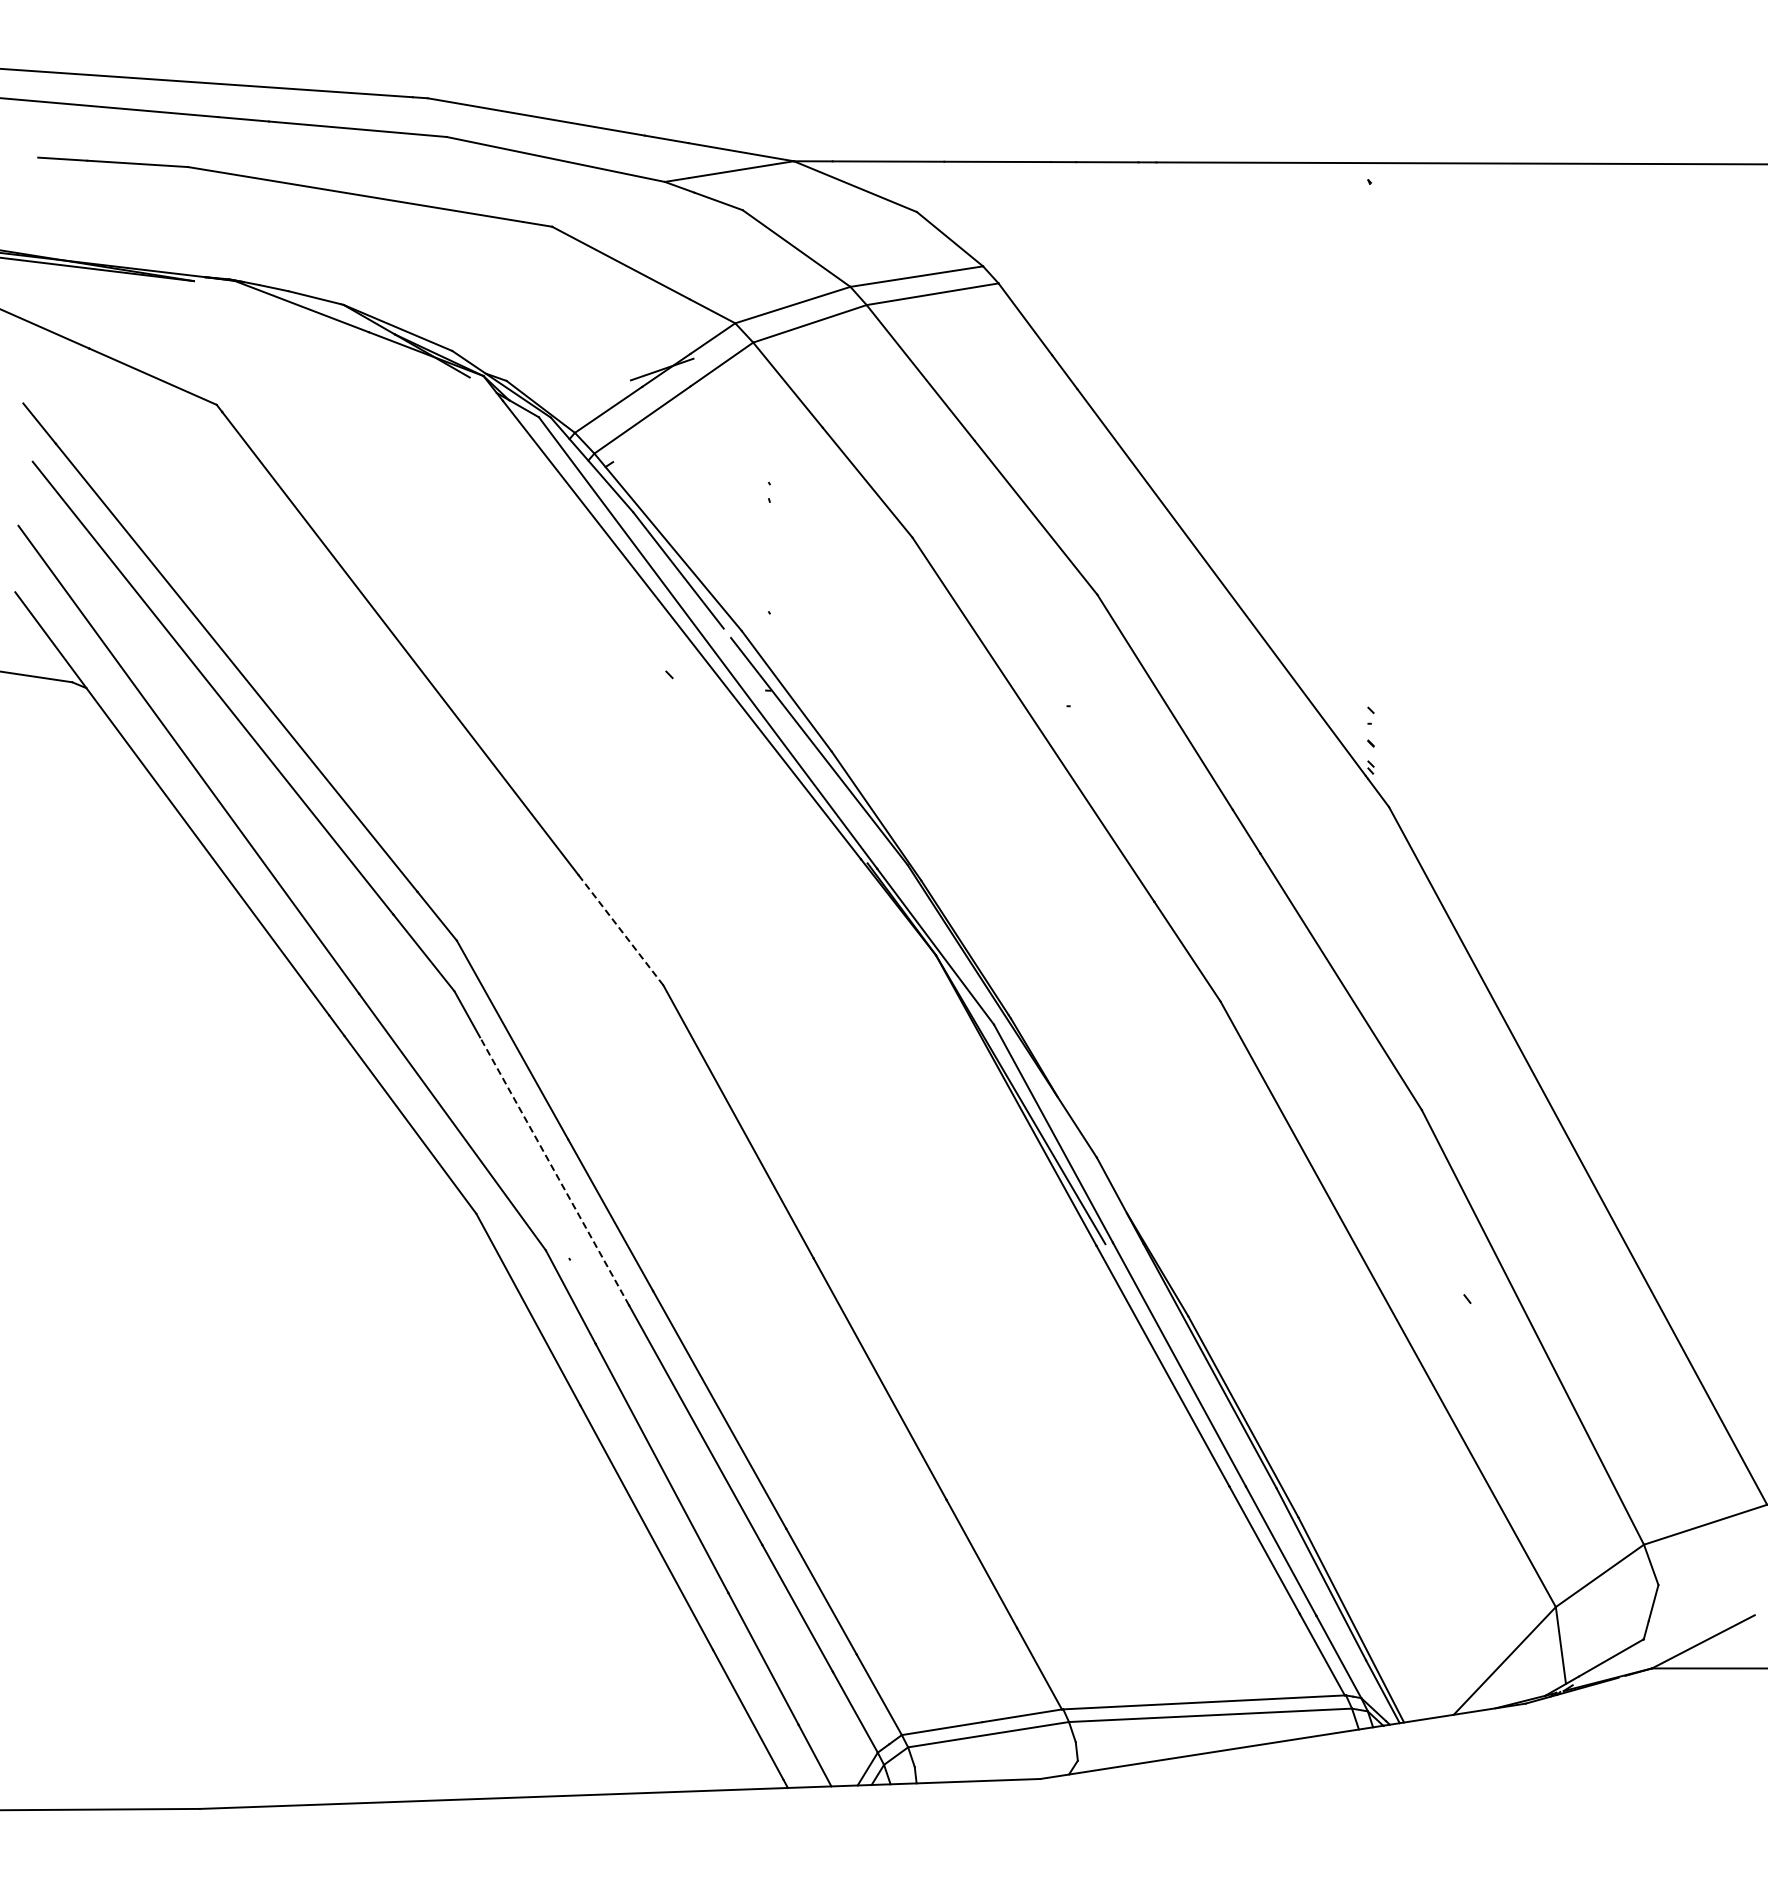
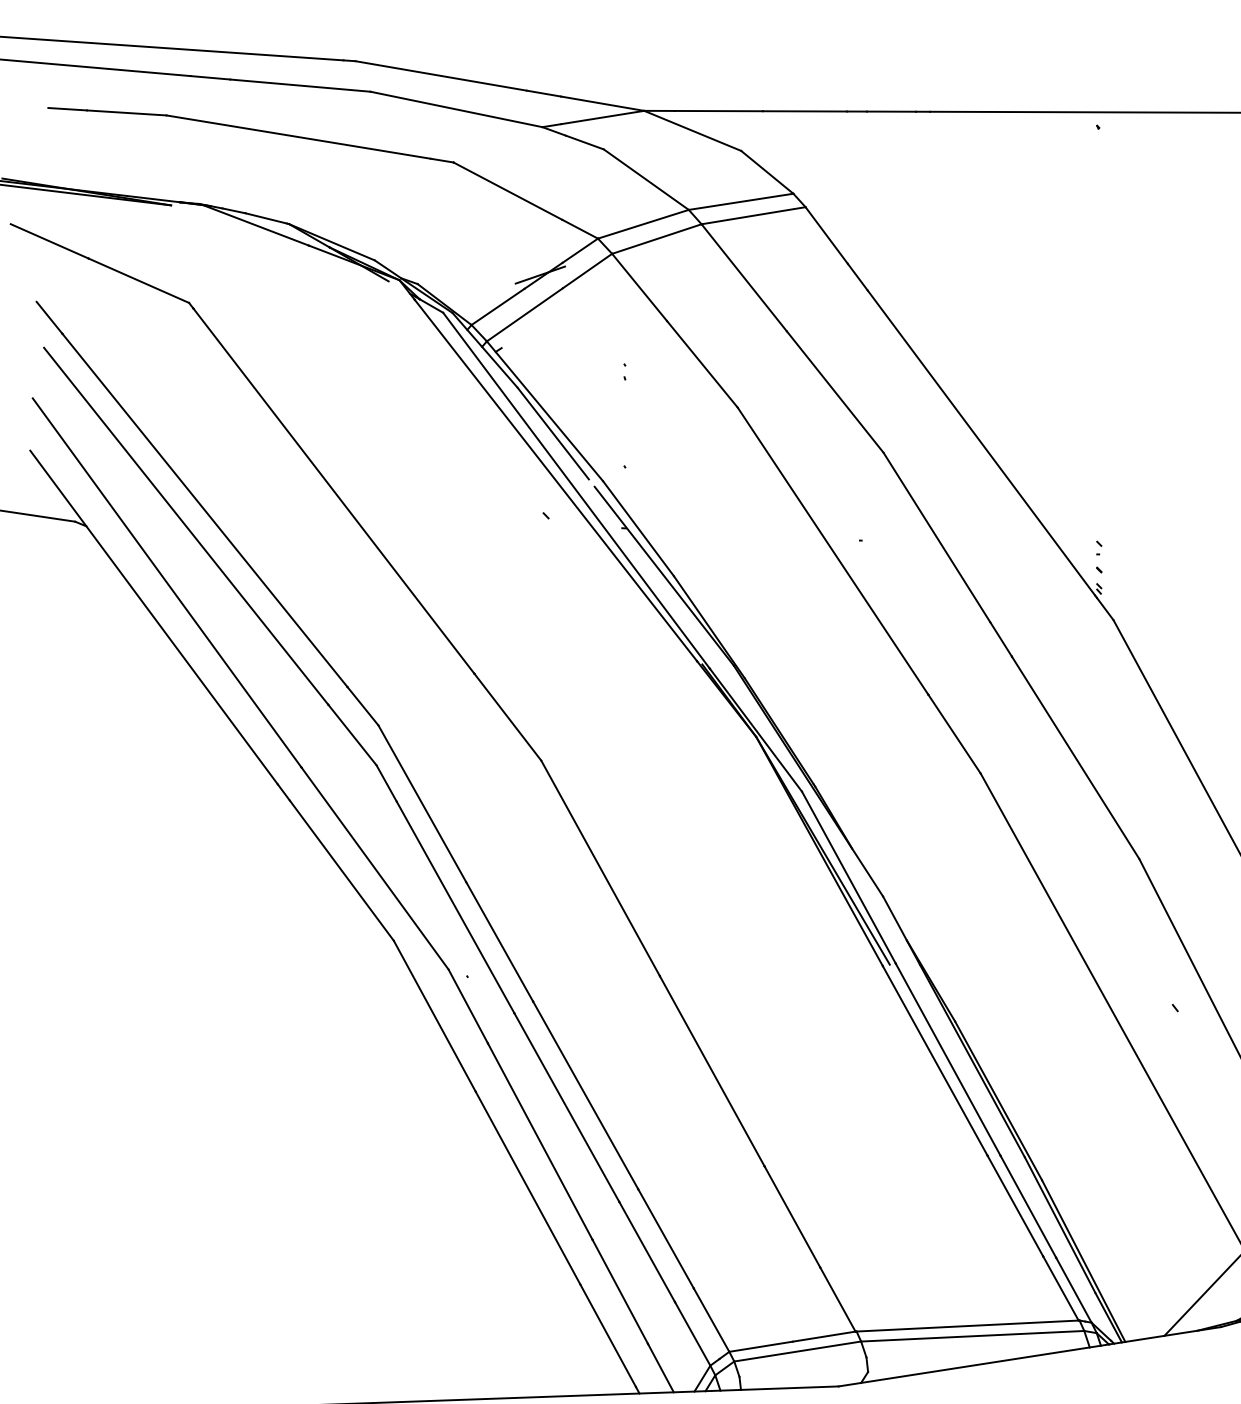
line: (620, 930) -> (507, 717), dashed -> solid
line: (554, 1170) -> (455, 906), dashed -> solid

